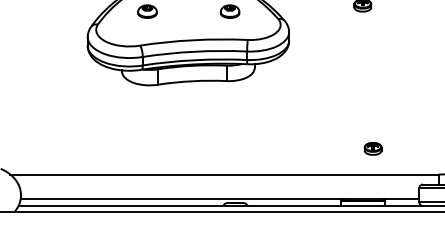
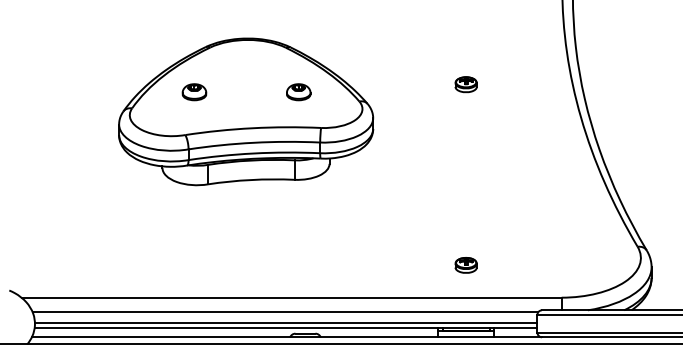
part: (372, 149) -> (465, 265), moved
line: (219, 186) -> (285, 312), added
line: (219, 194) -> (285, 322), added

